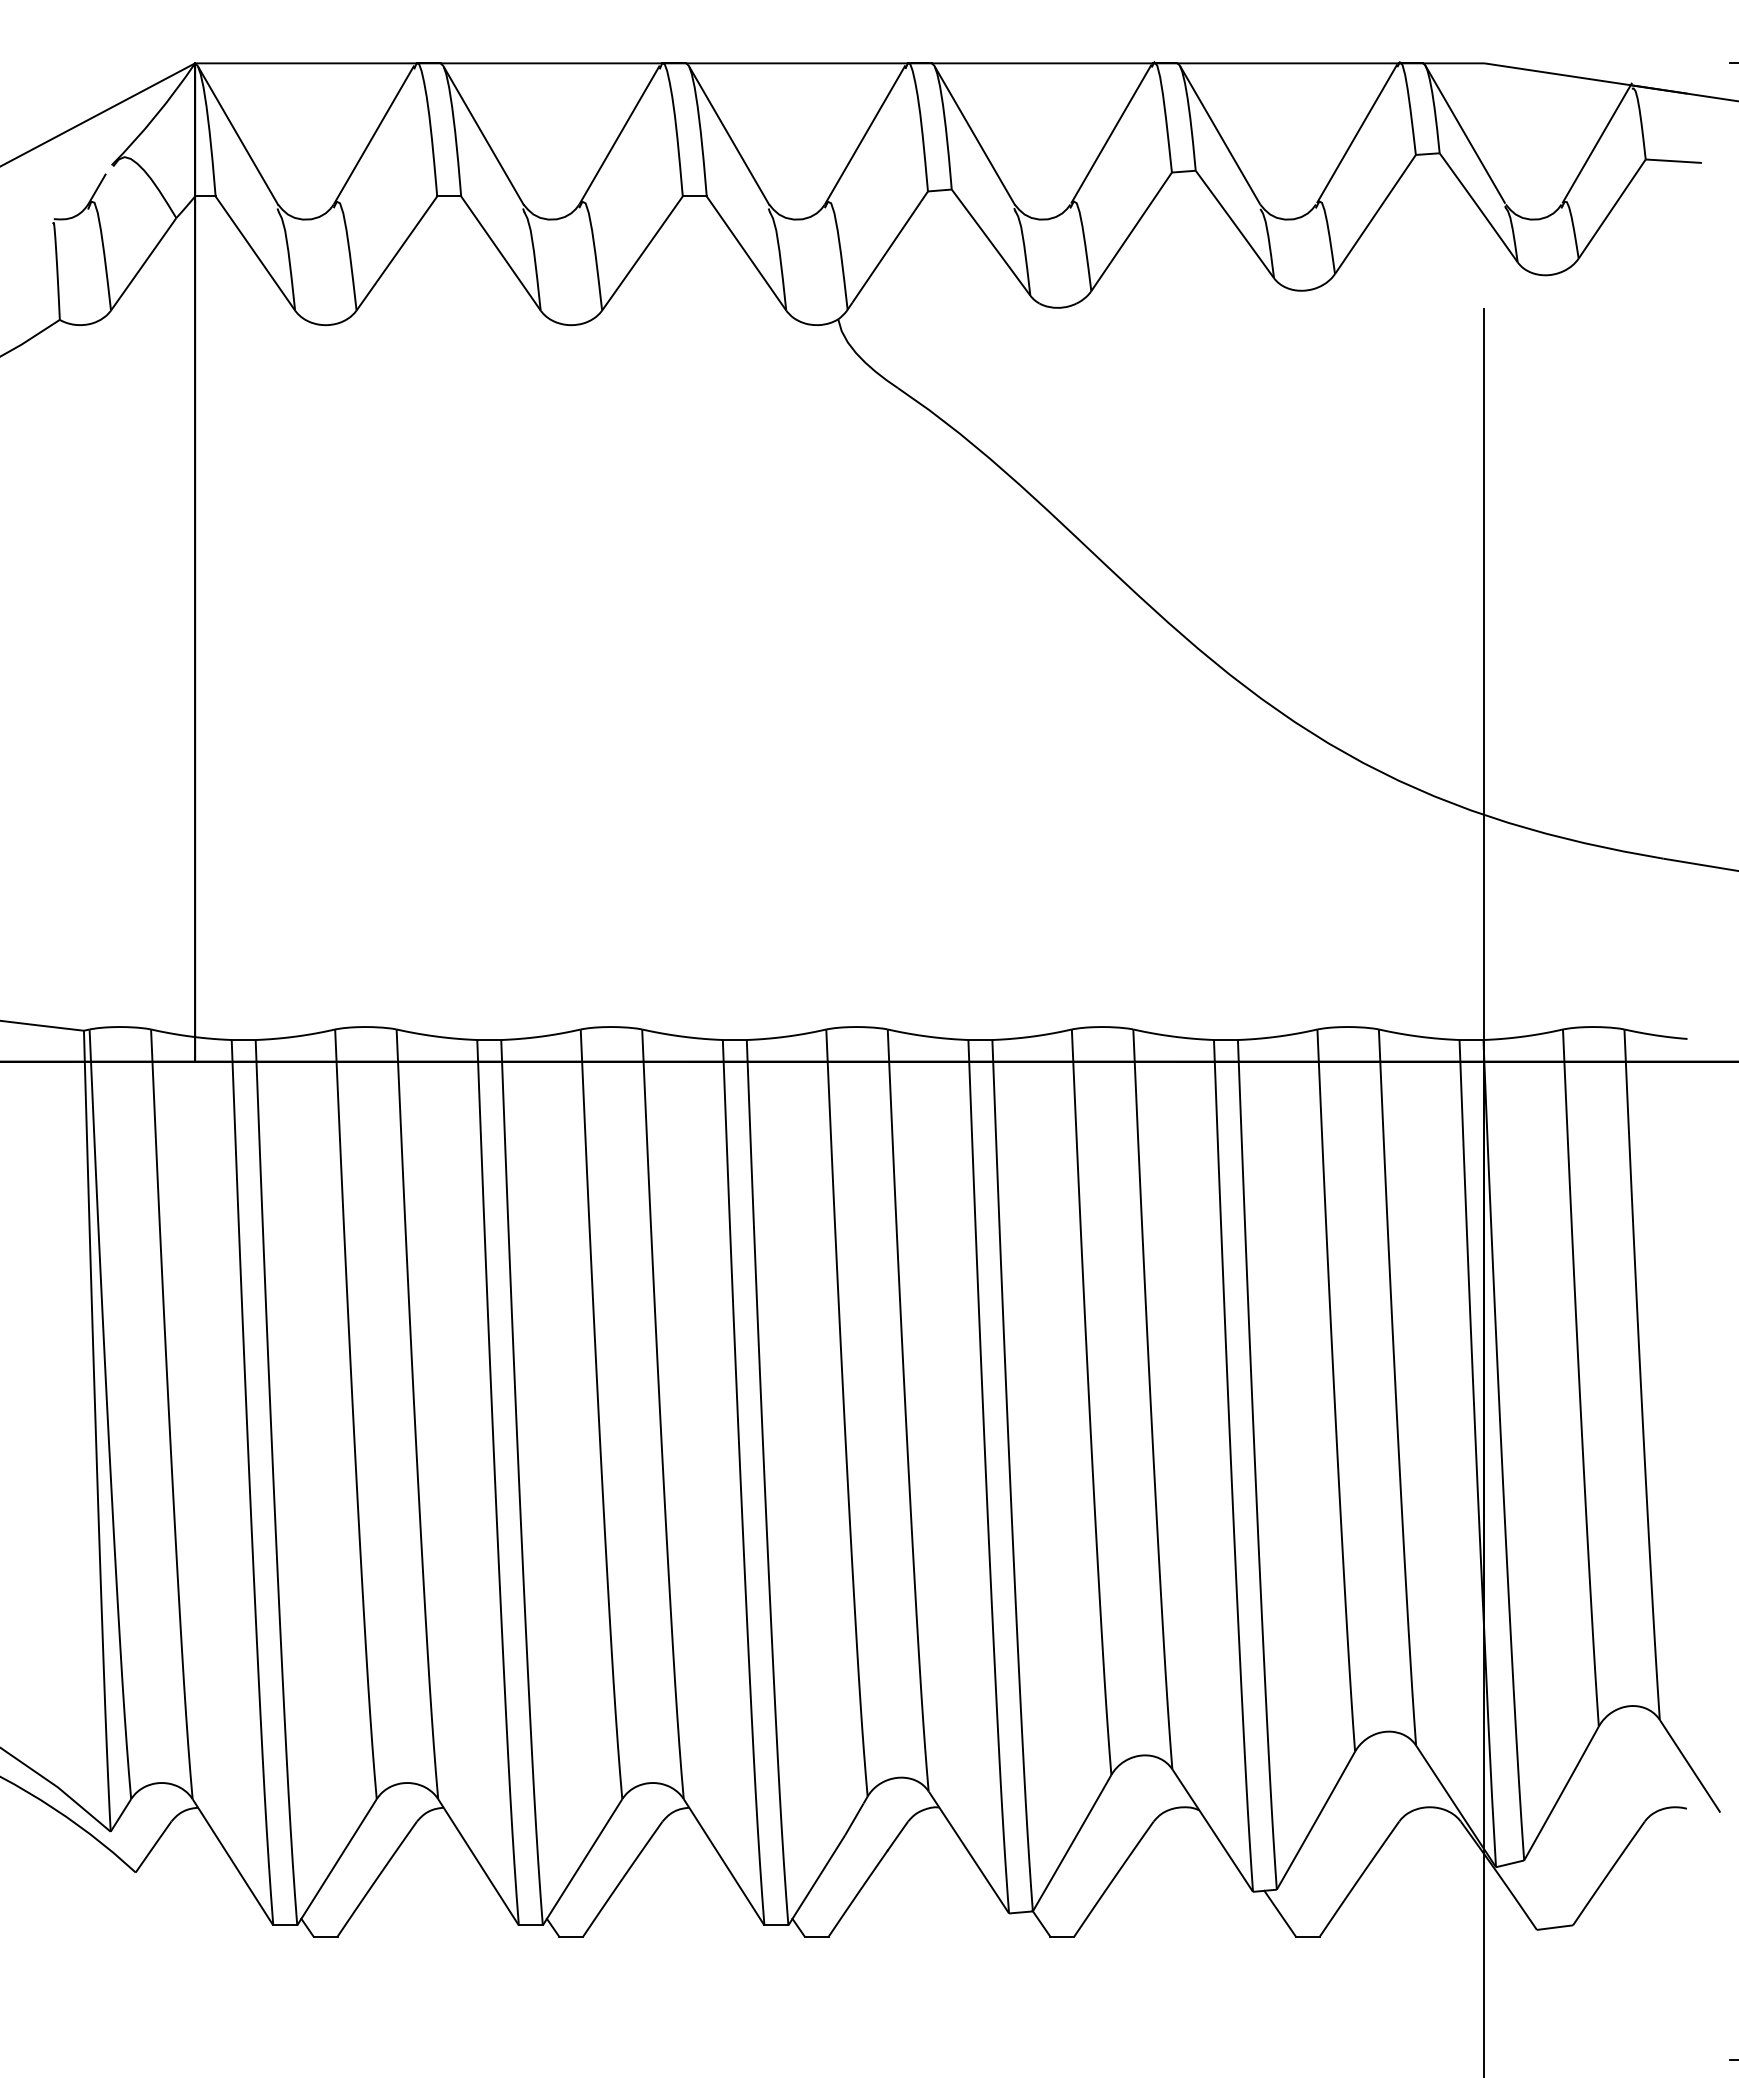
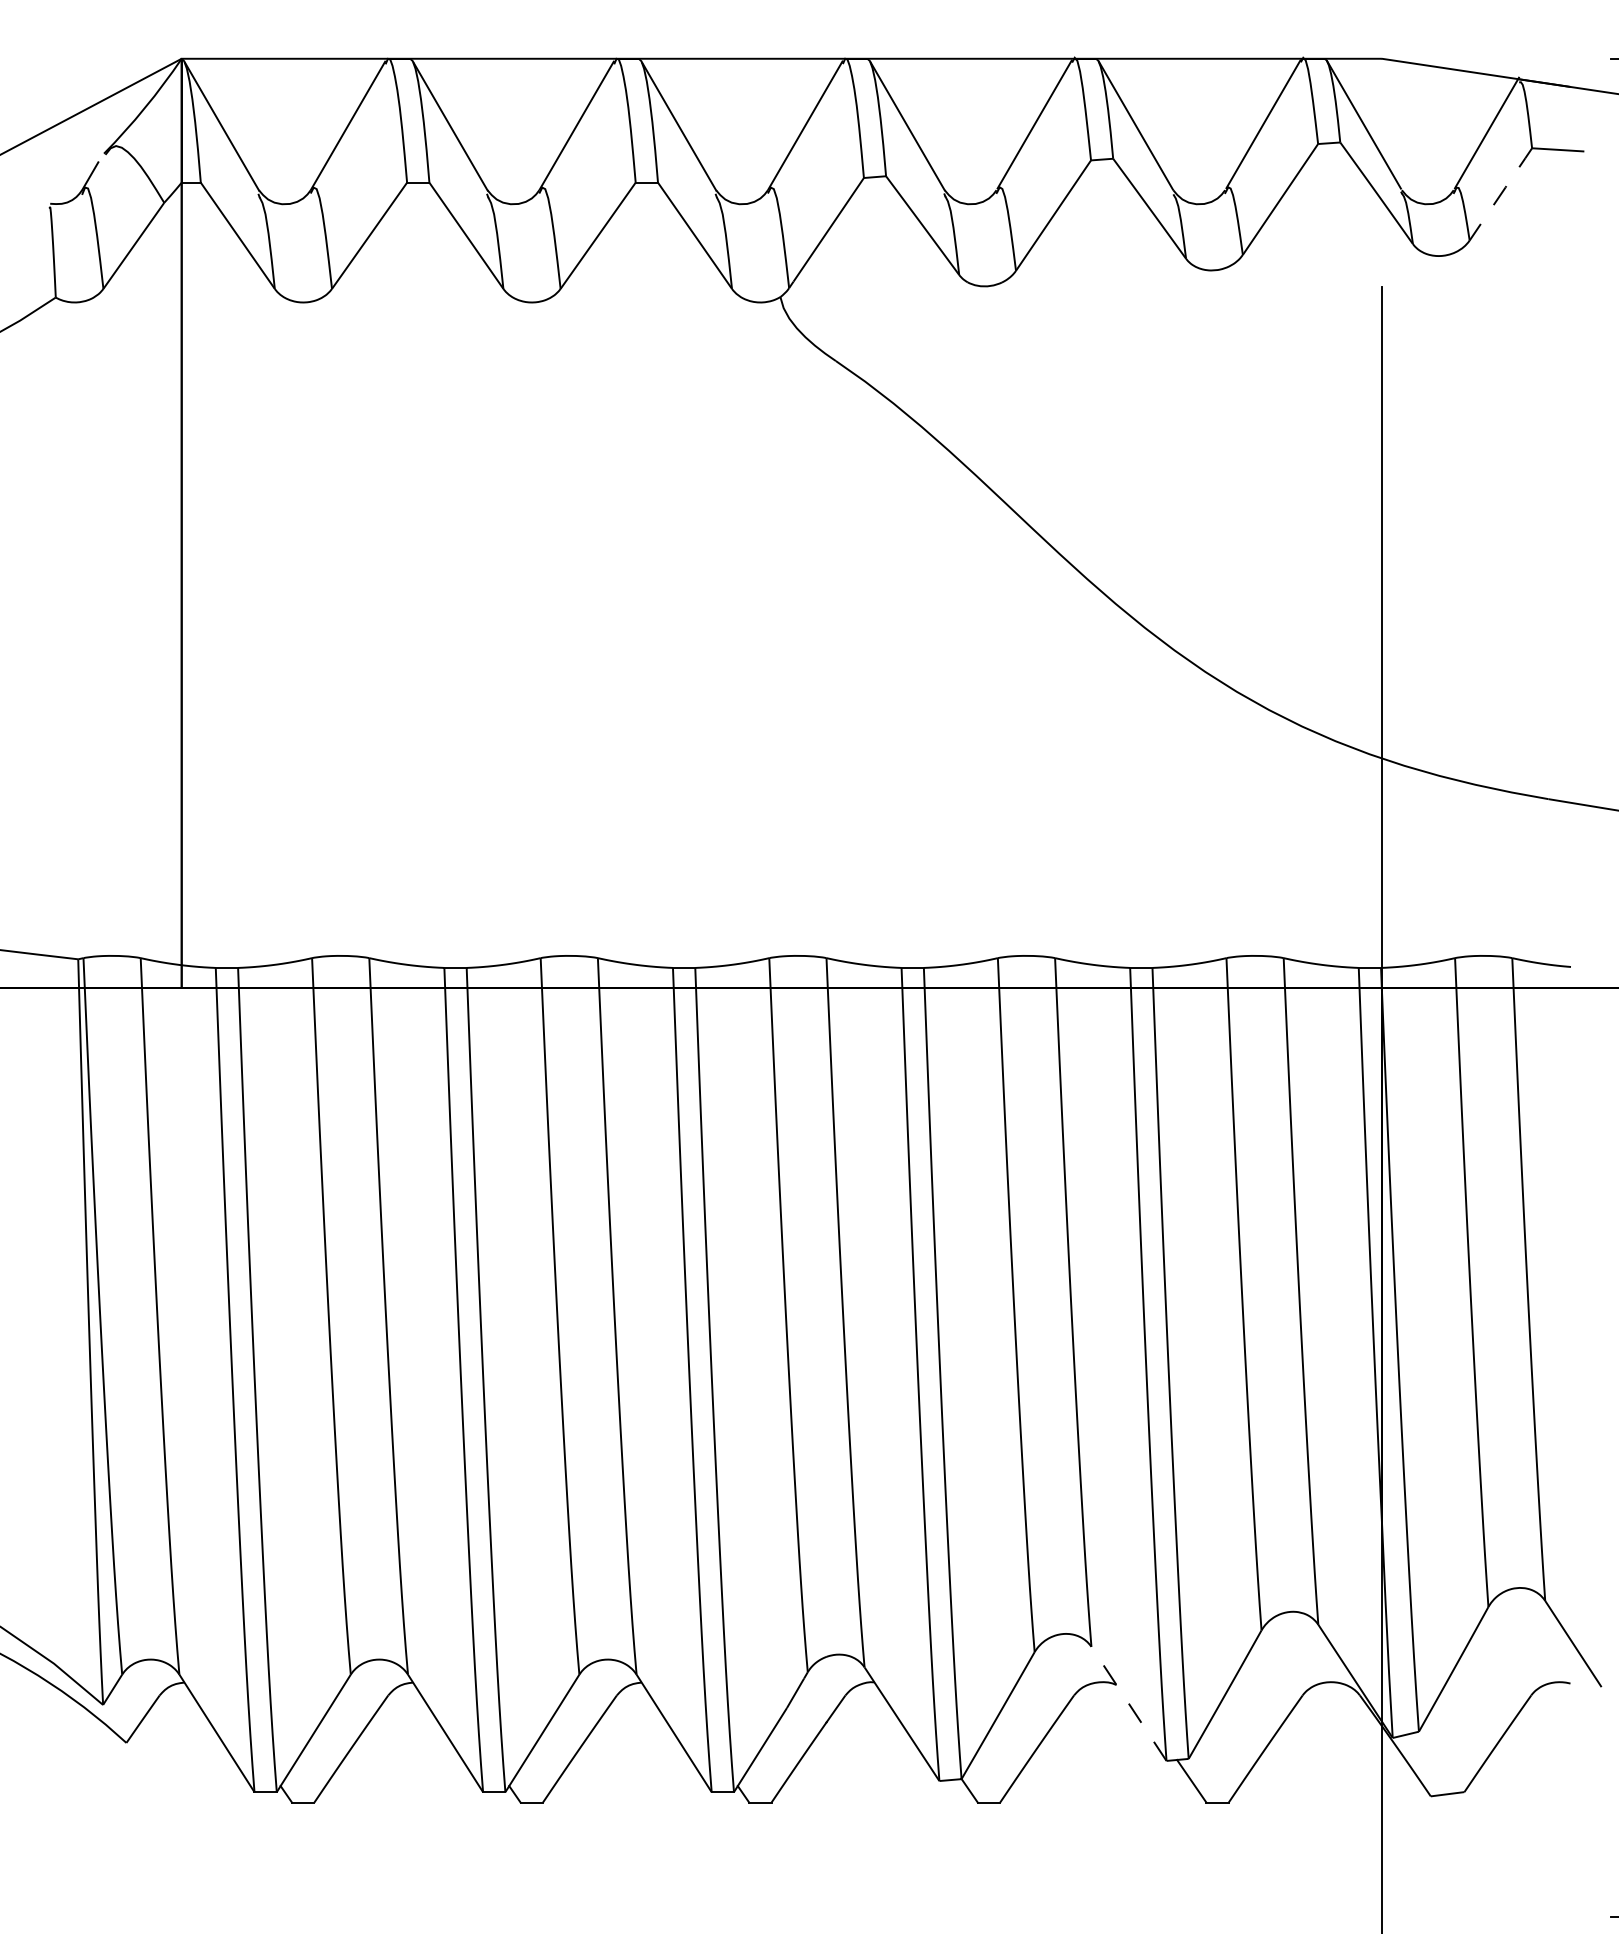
line: (1612, 208) -> (1501, 193), solid -> dashed
line: (1212, 1830) -> (1128, 1703), solid -> dashed

